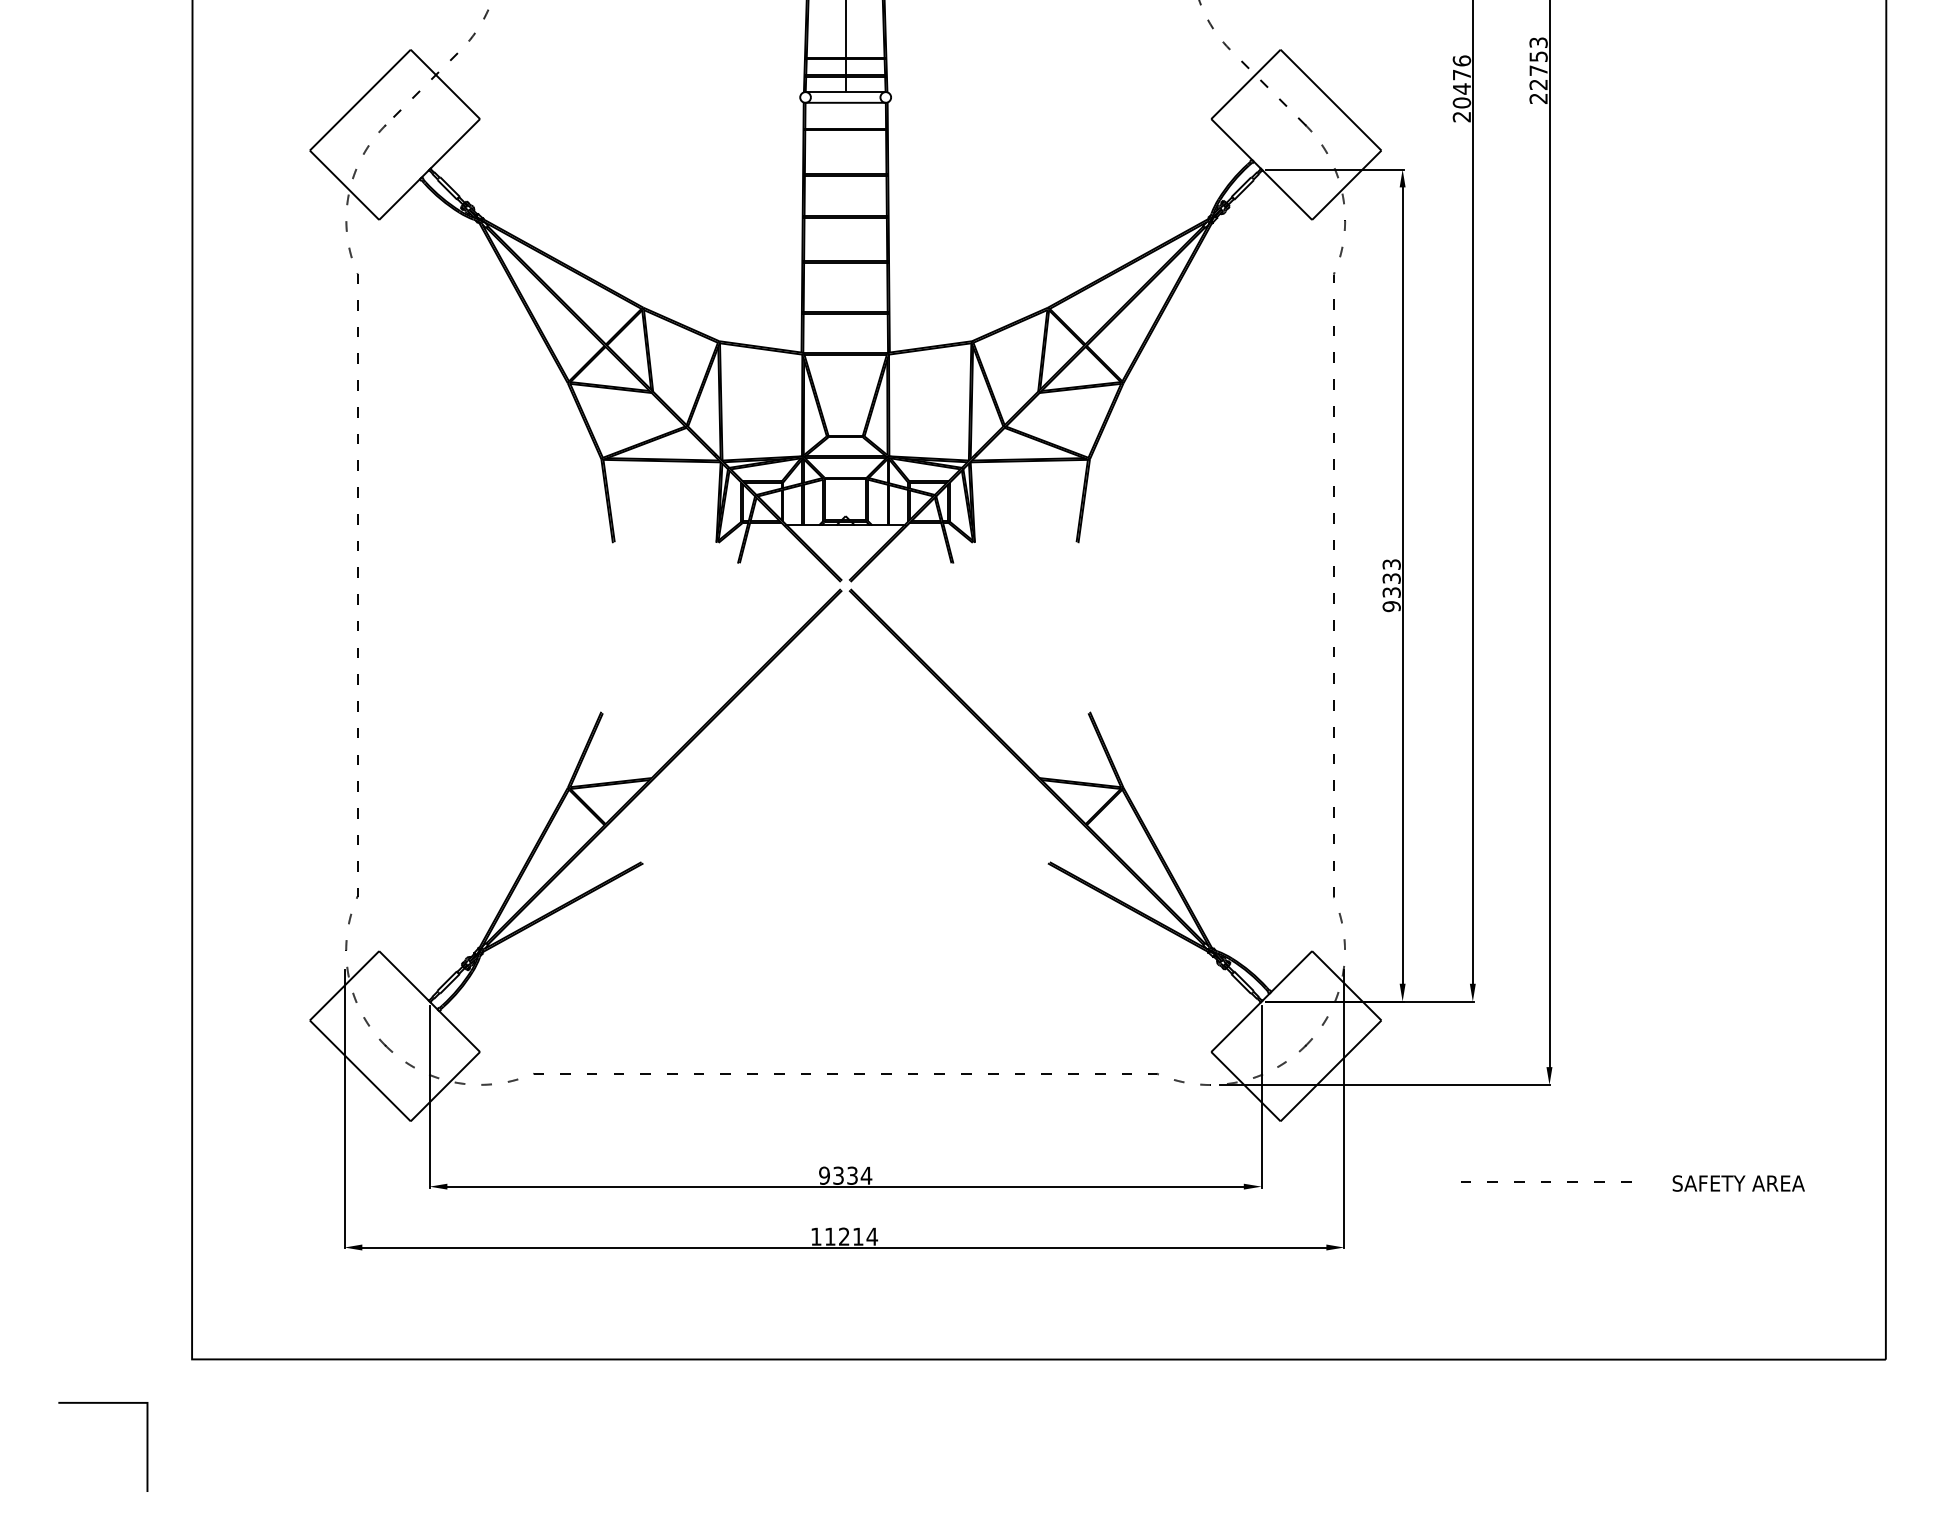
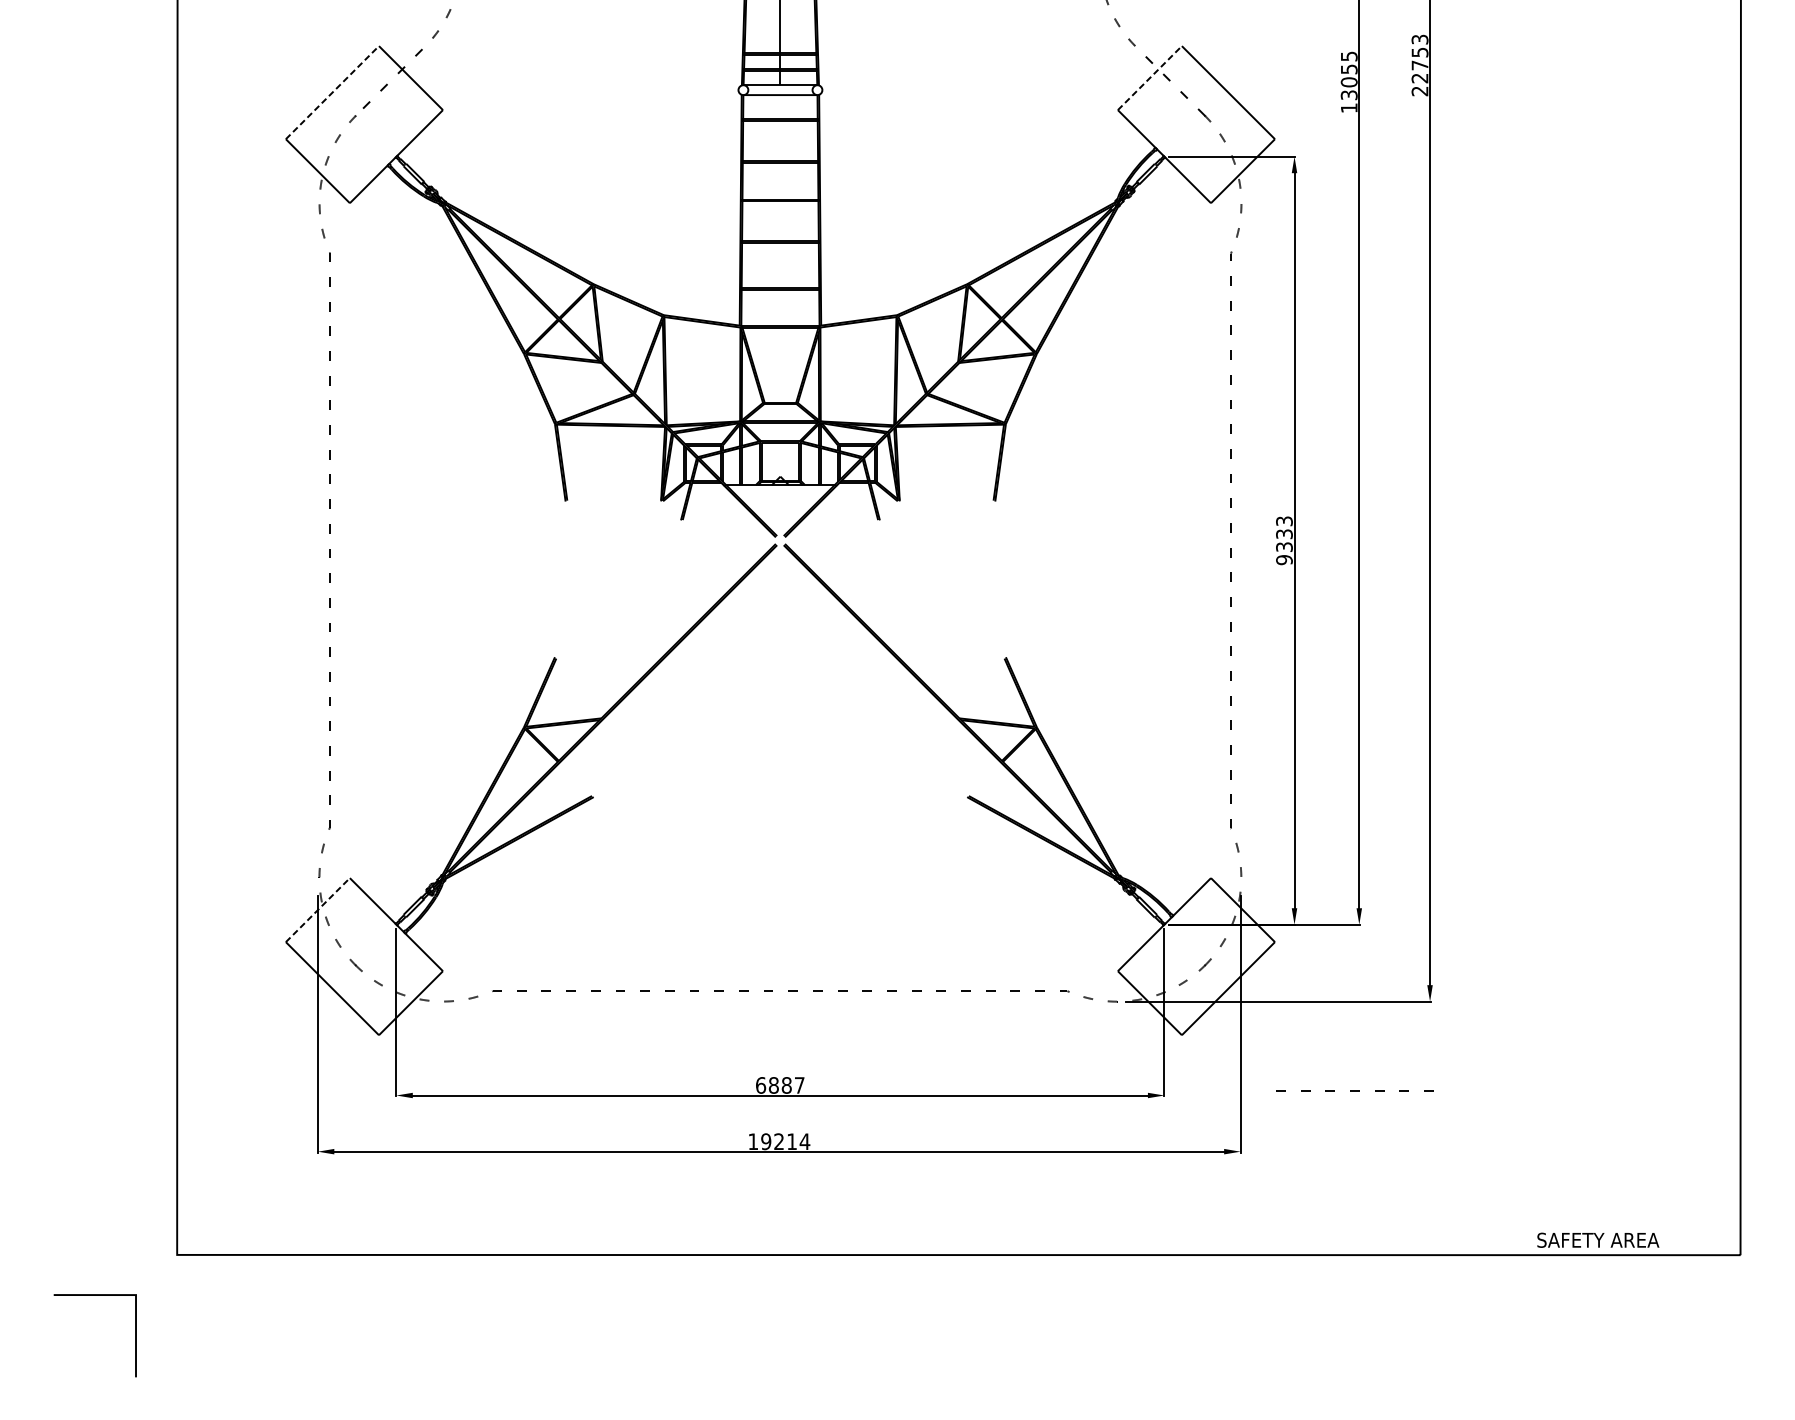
line: (1246, 84) -> (1150, 78), solid -> dashed
text: (1461, 88) -> (1348, 81), 20476 -> 13055
line: (360, 99) -> (332, 92), solid -> dashed
line: (344, 985) -> (317, 909), solid -> dashed
text: (845, 1175) -> (780, 1085), 9334 -> 6887
line: (1546, 1181) -> (1355, 1090), moved
text: (1738, 1183) -> (1598, 1240), moved
text: (829, 1236) -> (765, 1141), 11214 -> 19214

